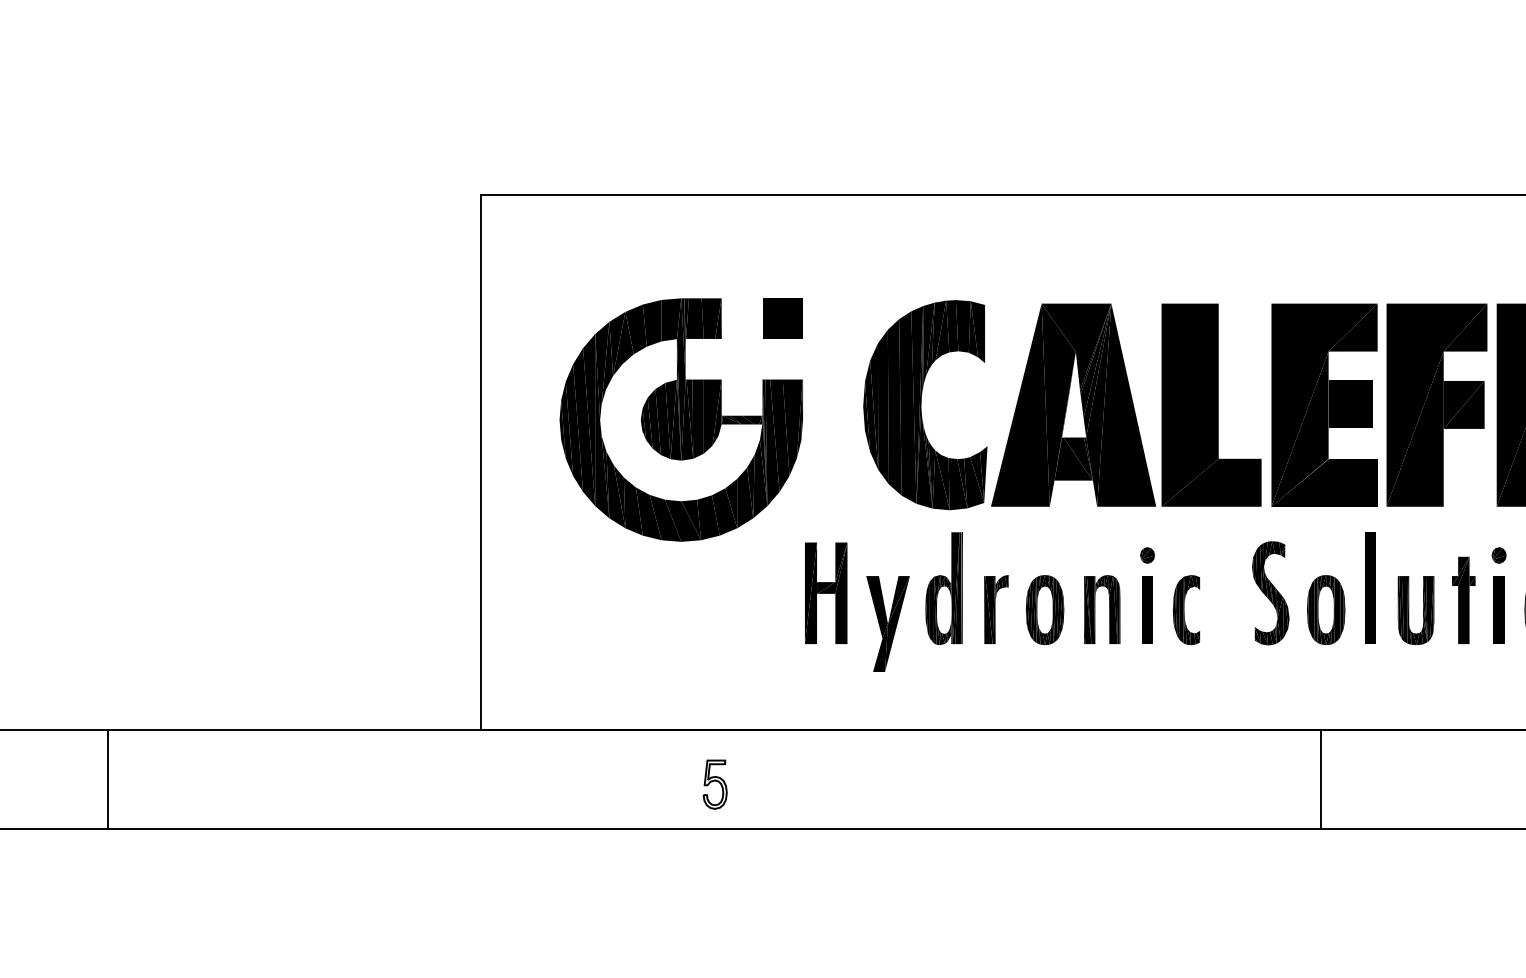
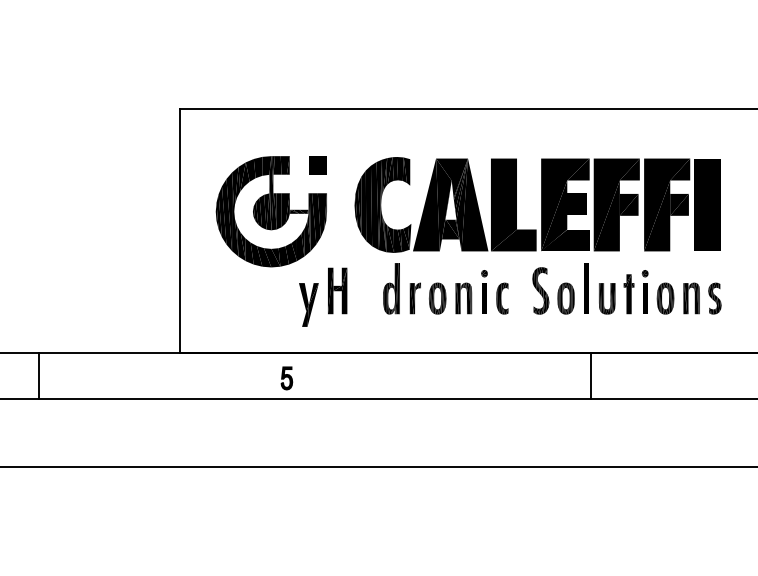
part: (887, 622) -> (308, 304), moved
line: (108, 778) -> (38, 375), moved
line: (1320, 778) -> (590, 375), moved

